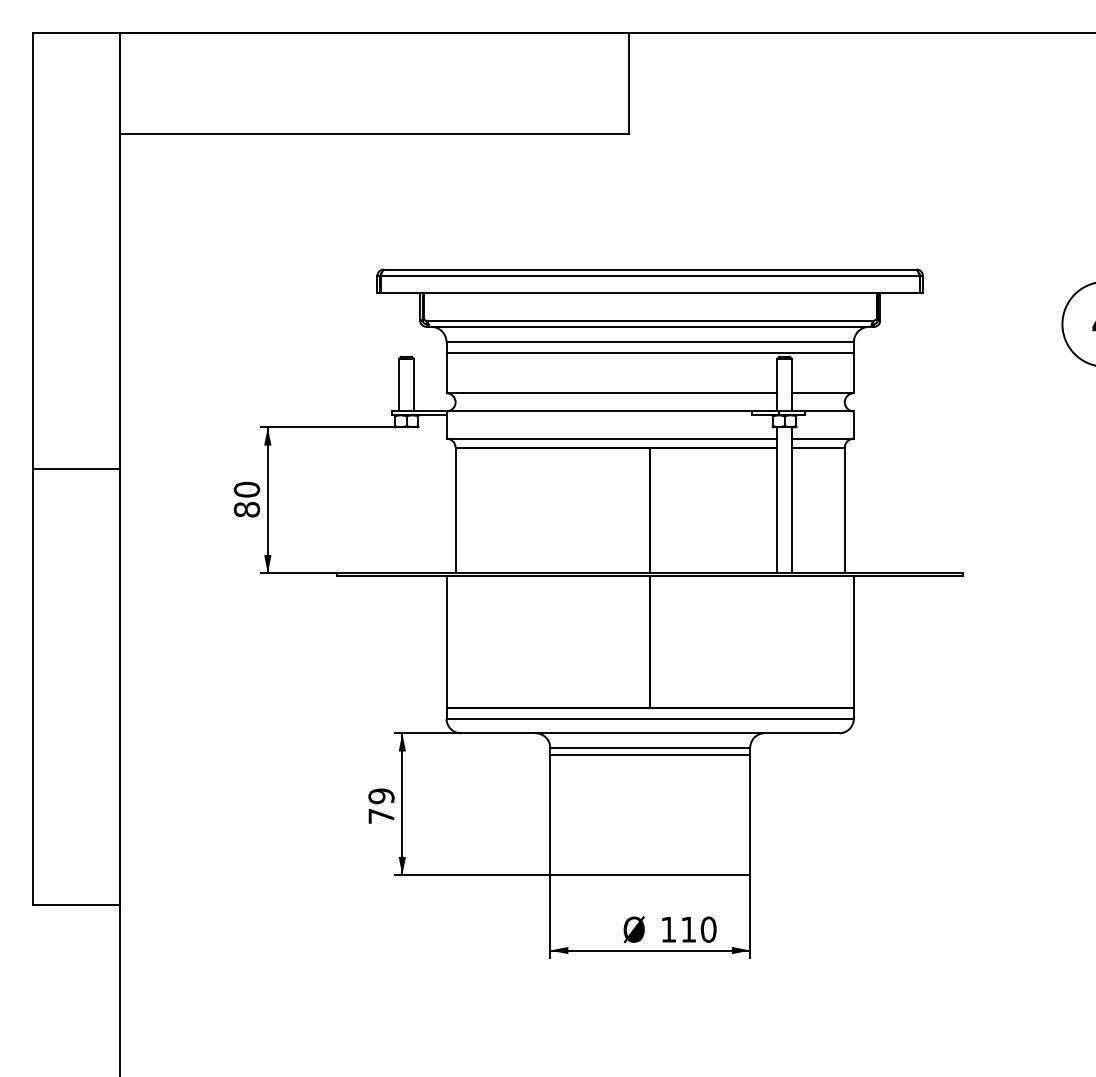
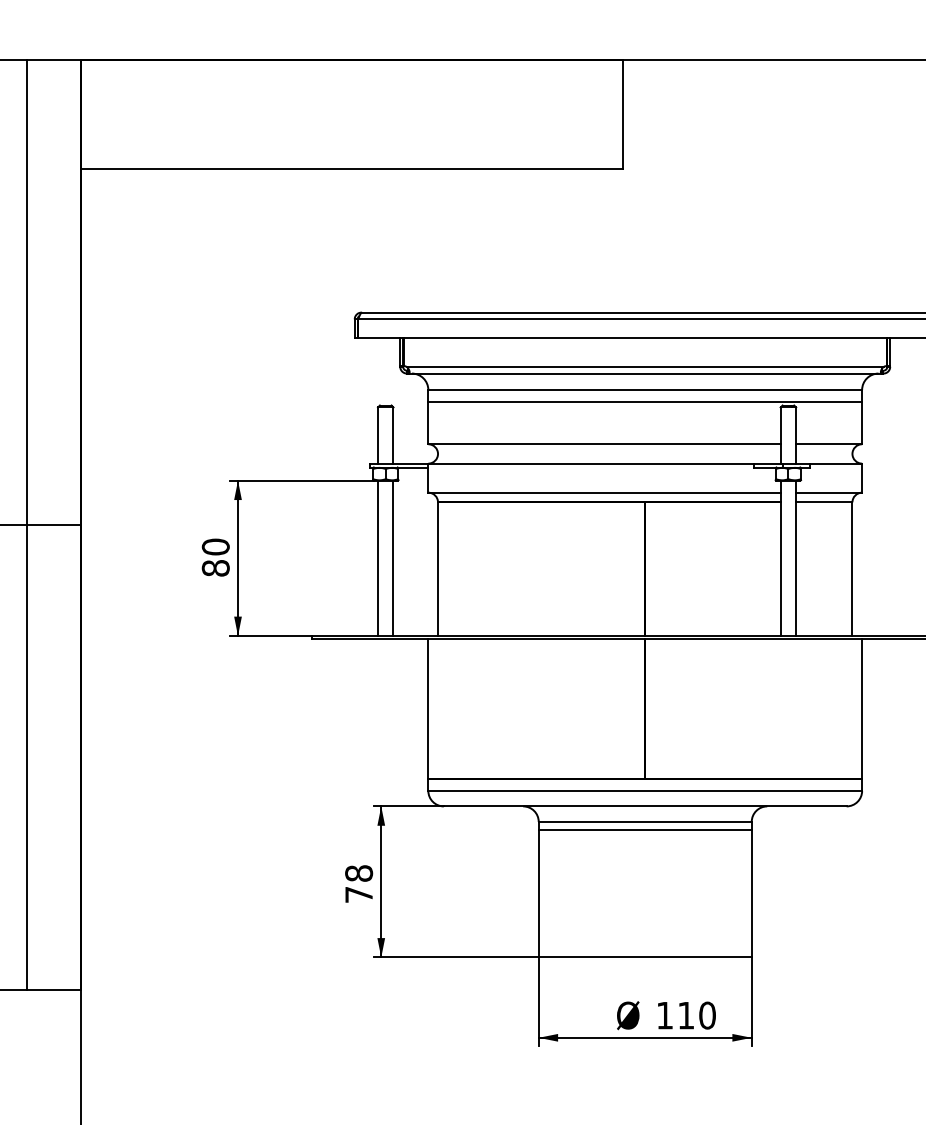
line: (69, 468) -> (26, 524), added
line: (399, 500) -> (378, 558), added
line: (413, 500) -> (393, 558), added
text: (381, 796) -> (359, 873), 79 -> 78

